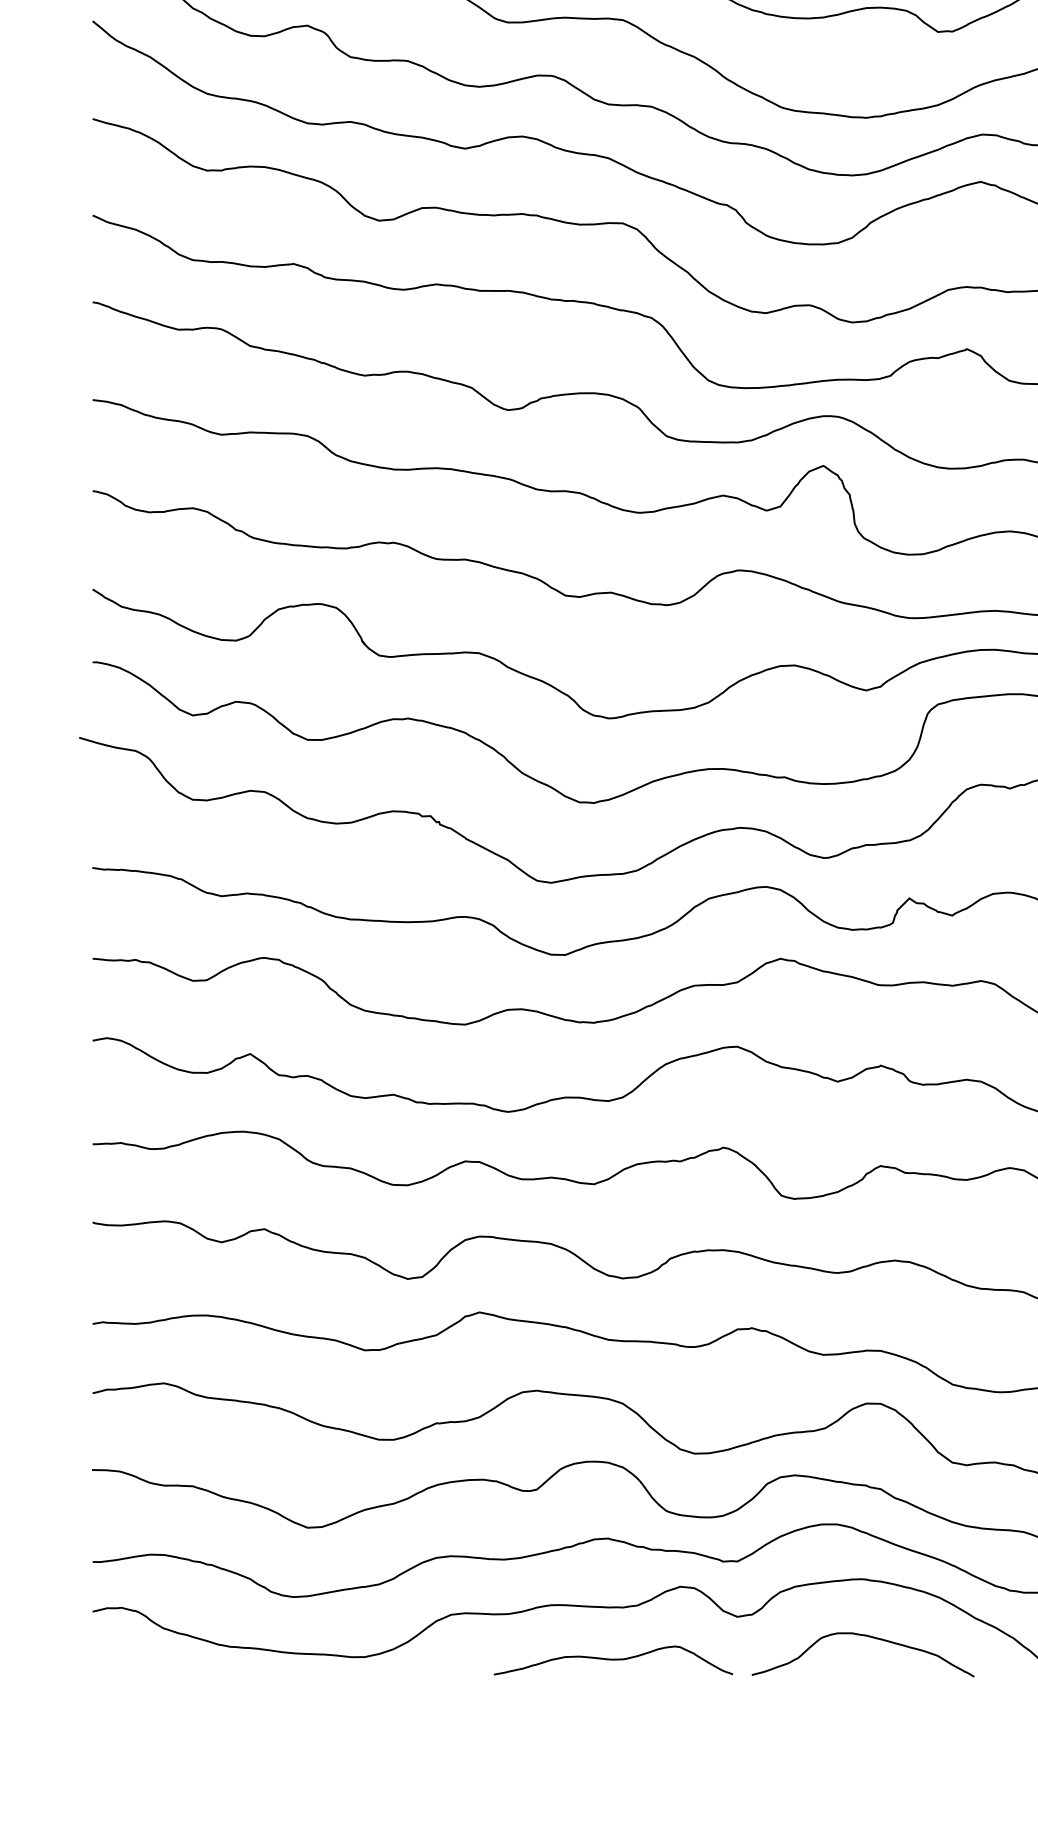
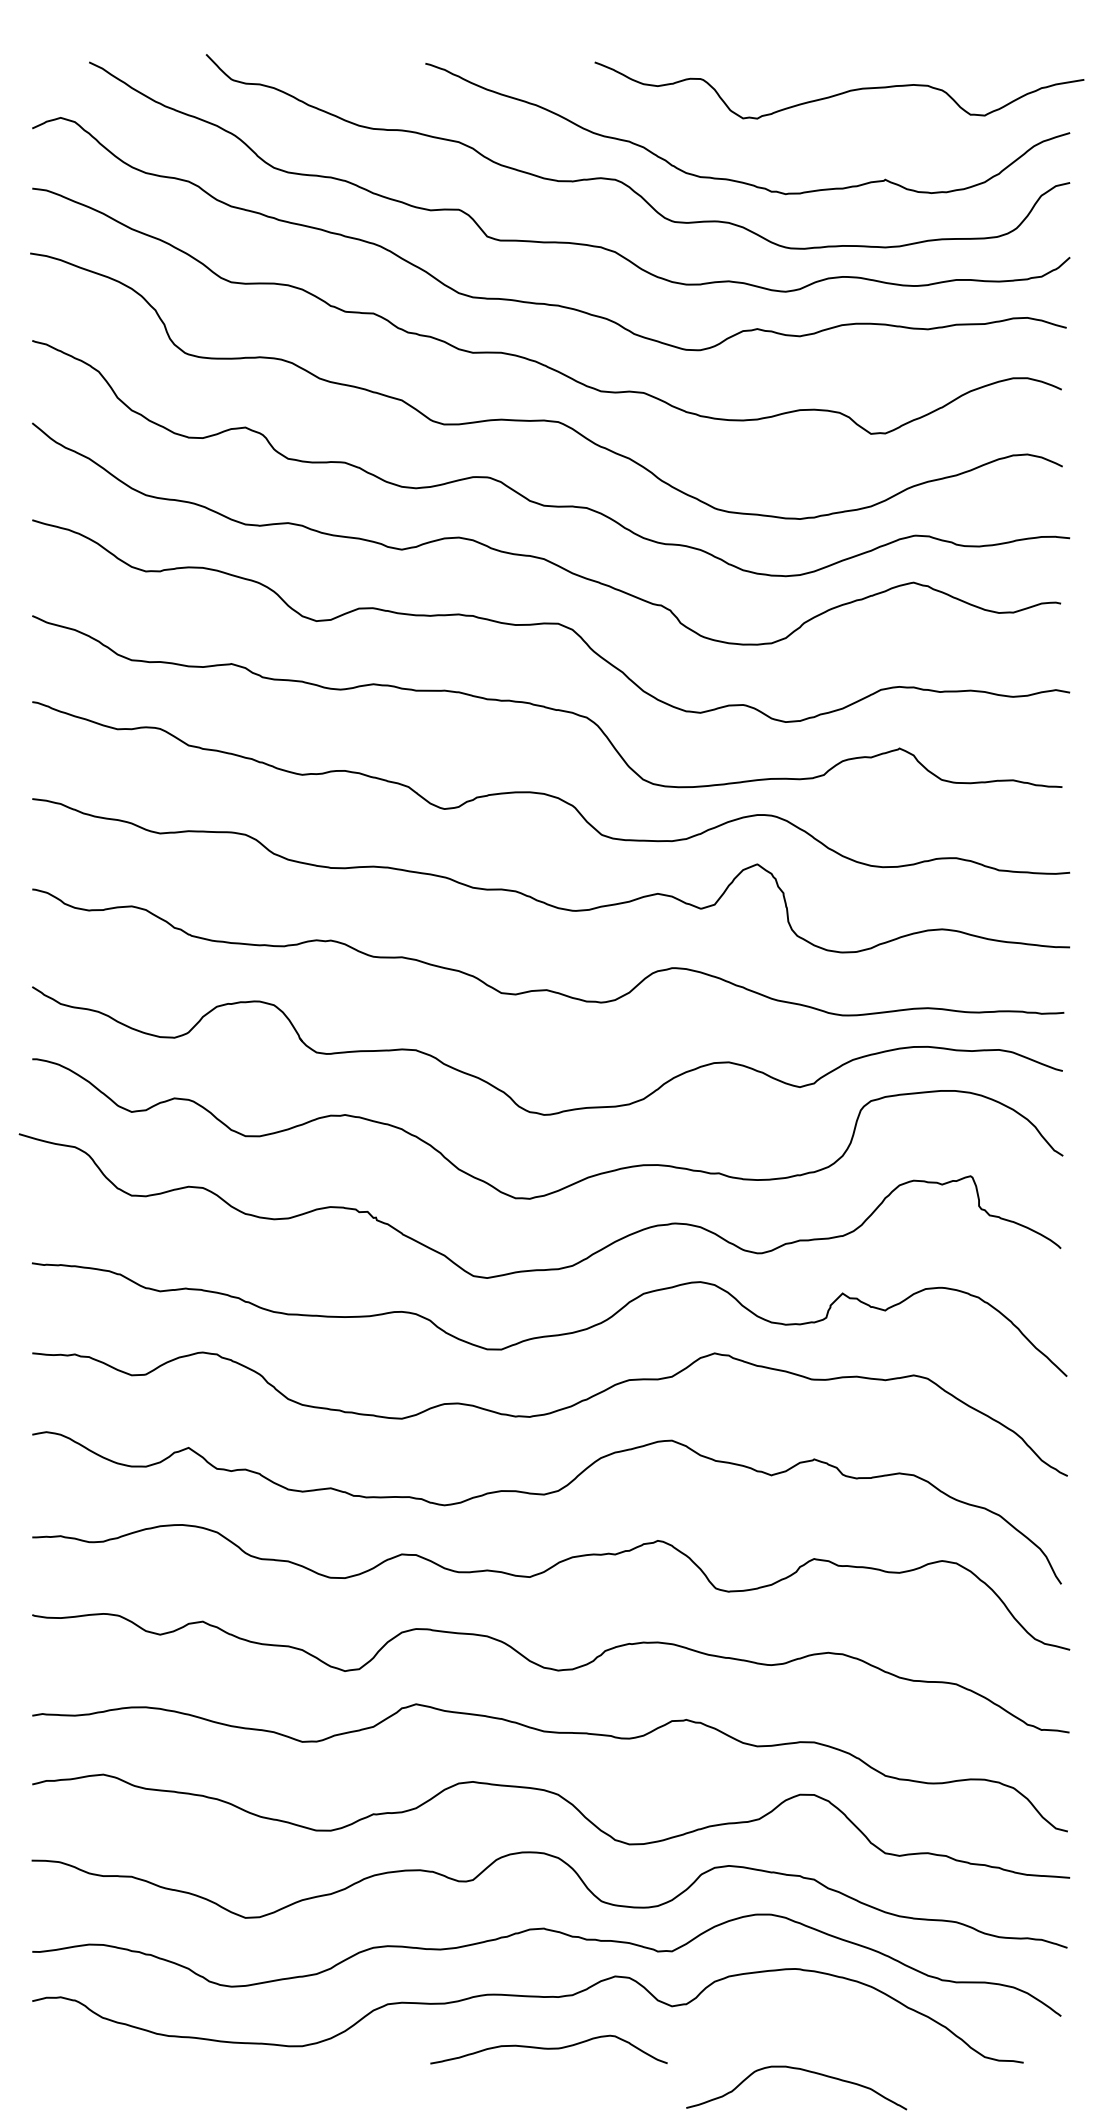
curve: (867, 1637) -> (801, 2070), moved

